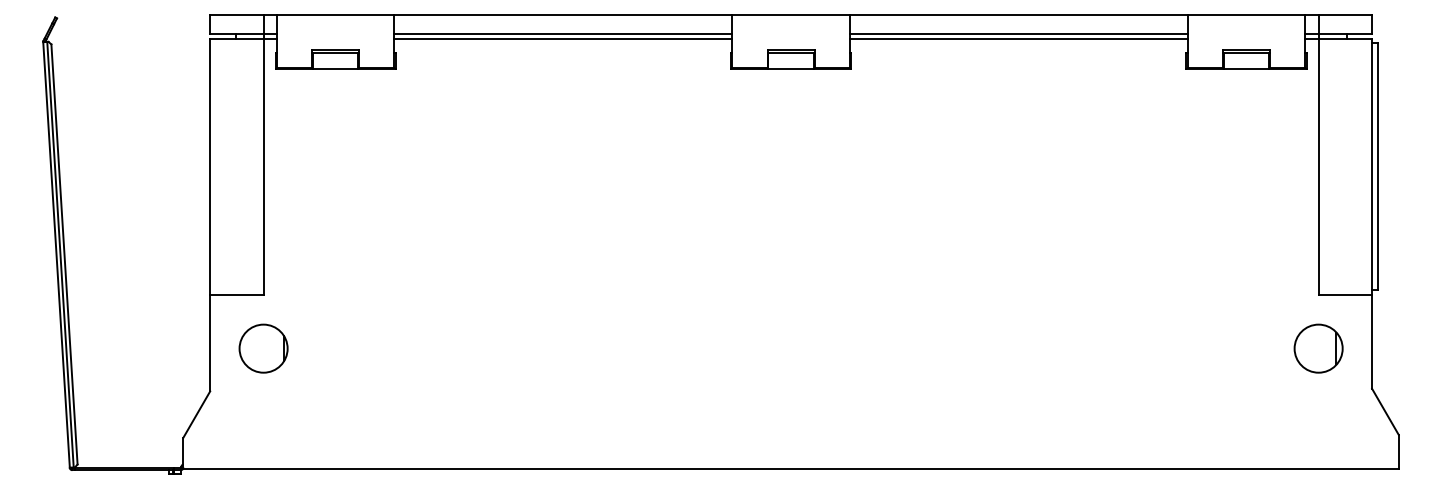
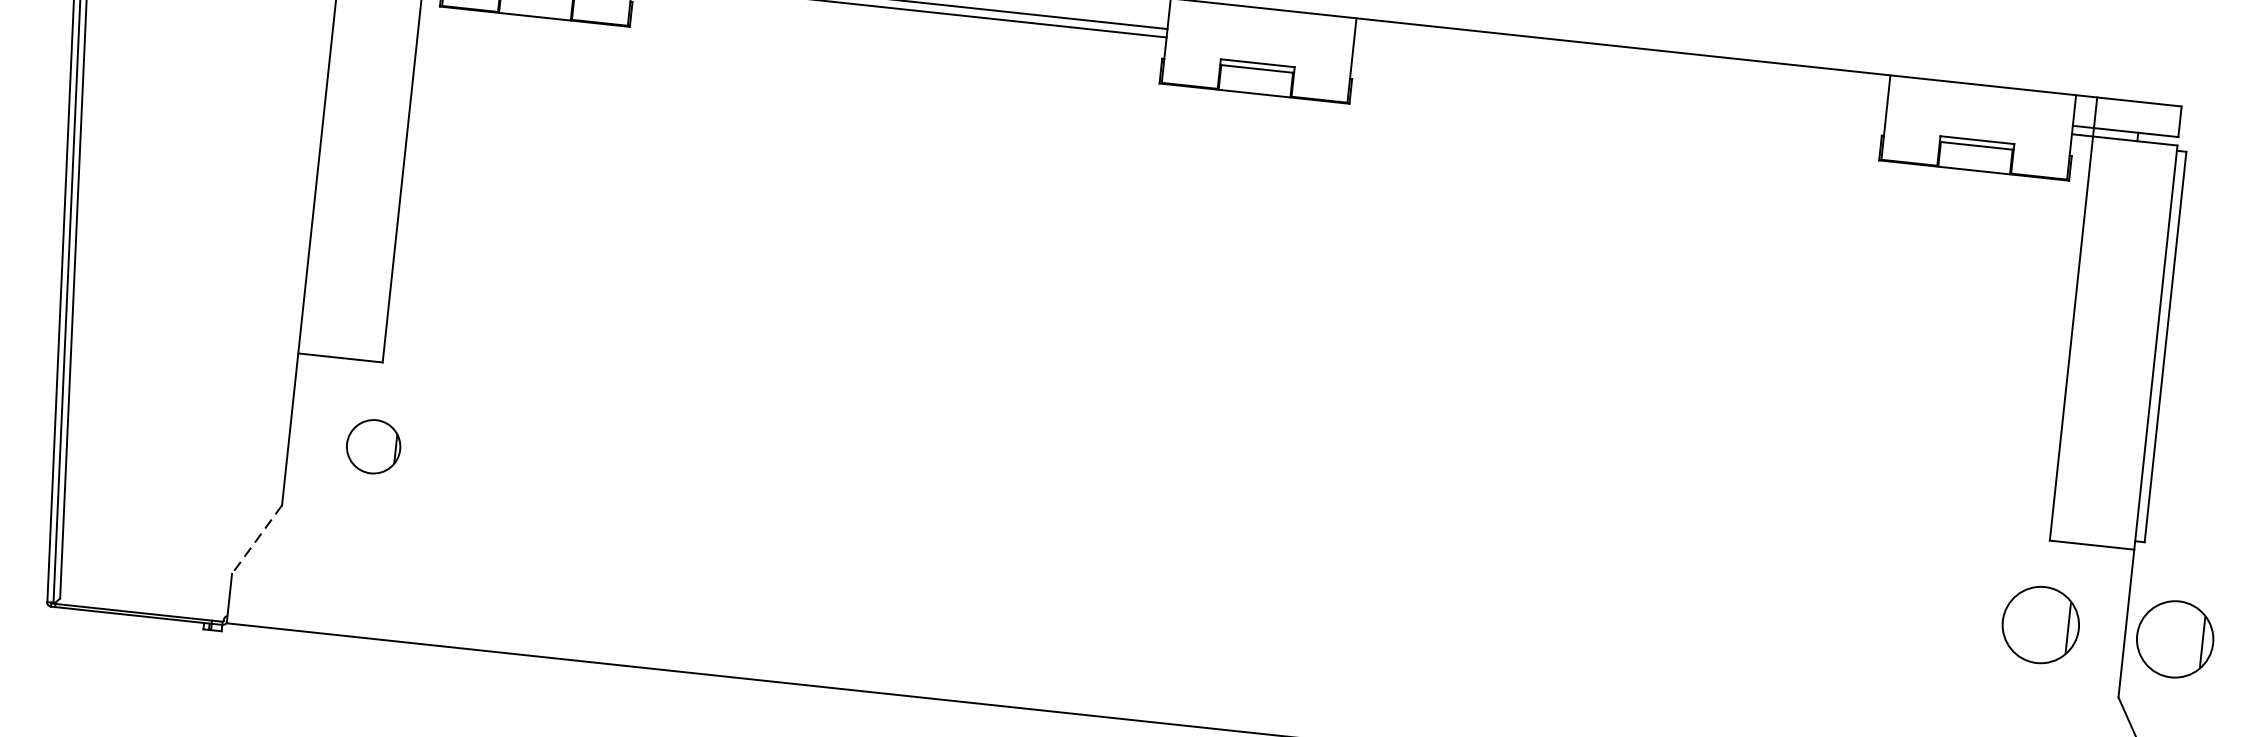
line: (1018, 34) -> (1619, 77), removed
line: (1018, 39) -> (1618, 85), removed
part: (263, 348) -> (373, 446), size x0.7
part: (1403, 348) -> (2174, 639), added
line: (196, 414) -> (256, 539), solid -> dashed

